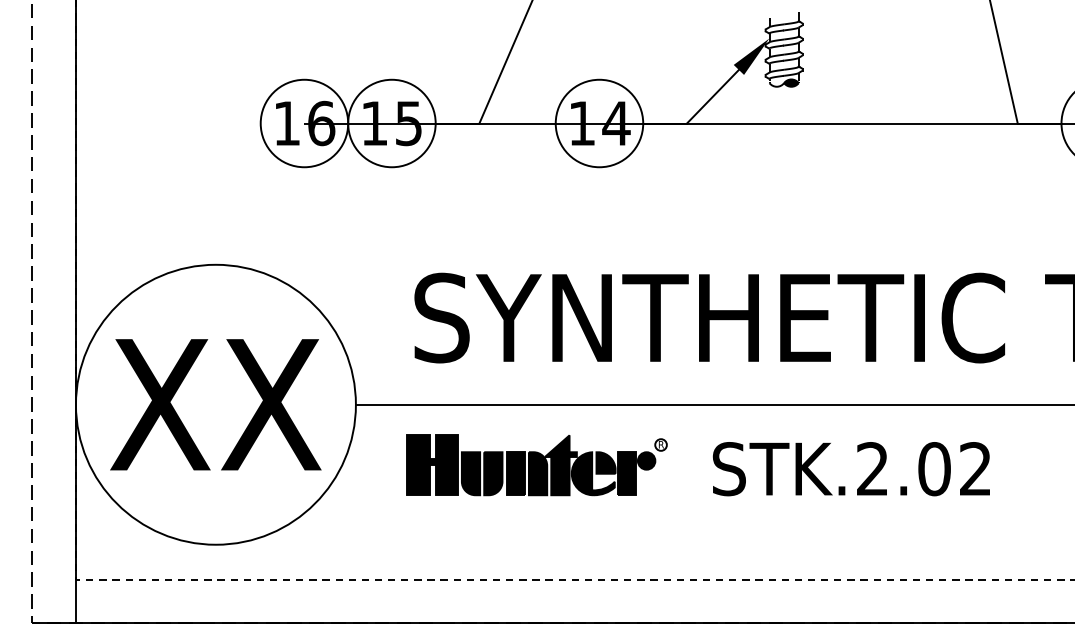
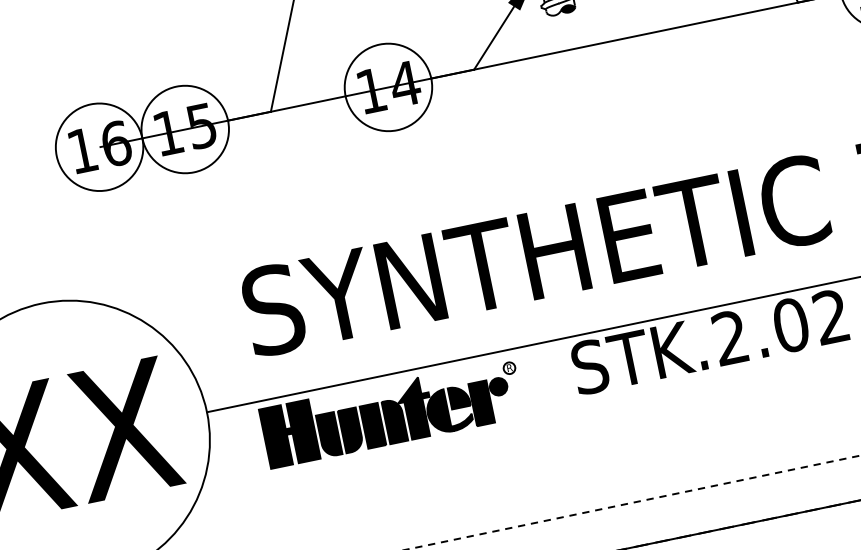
part: (536, 465) -> (391, 413), moved
text: (850, 469) -> (708, 342), moved

